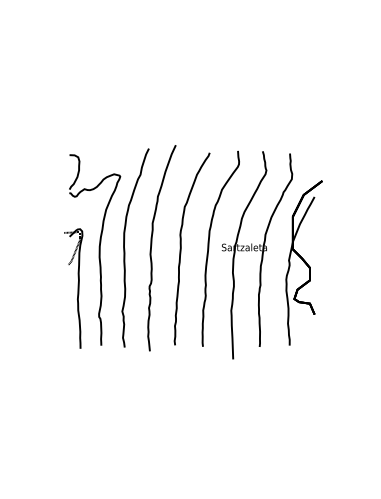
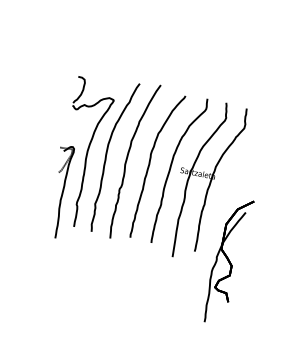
part: (303, 262) -> (227, 260), moved
part: (73, 288) -> (58, 191), moved

